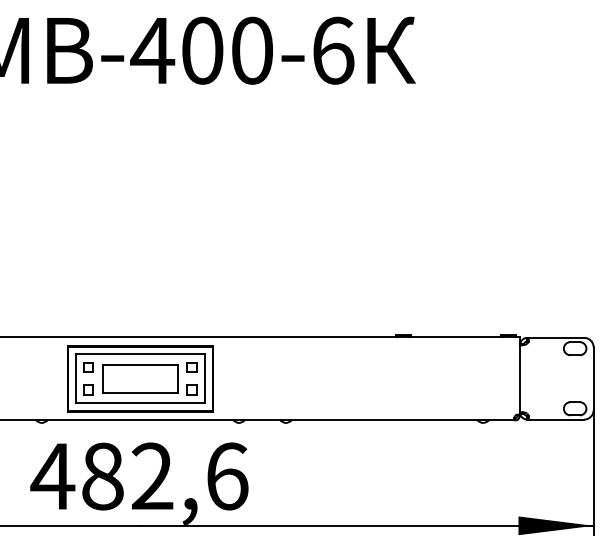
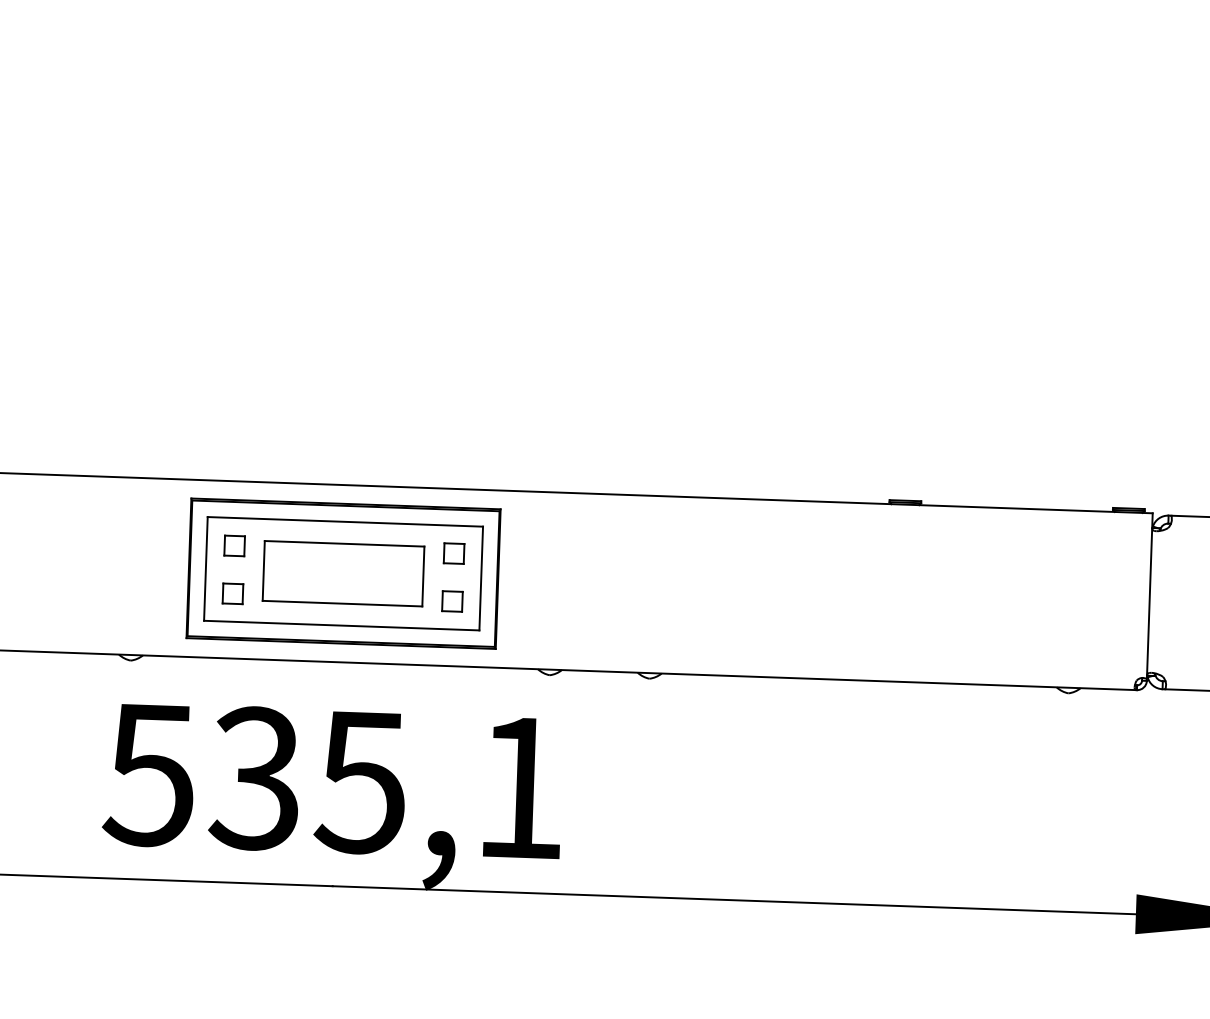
text: (139, 476) -> (334, 781), 482,6 -> 535,1

